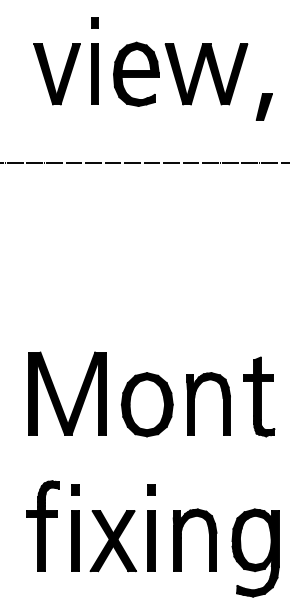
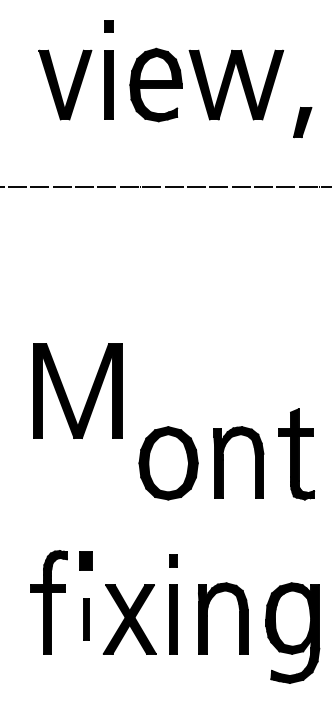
part: (58, 396) -> (66, 394), moved
part: (75, 489) -> (86, 560), size x1.6
part: (75, 540) -> (86, 618), size x0.6

